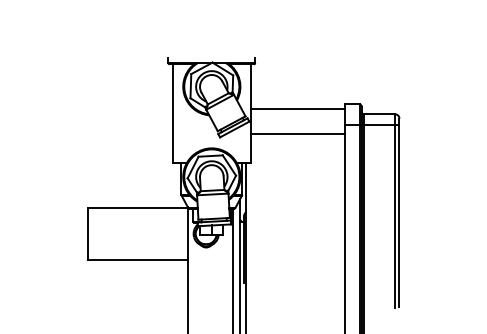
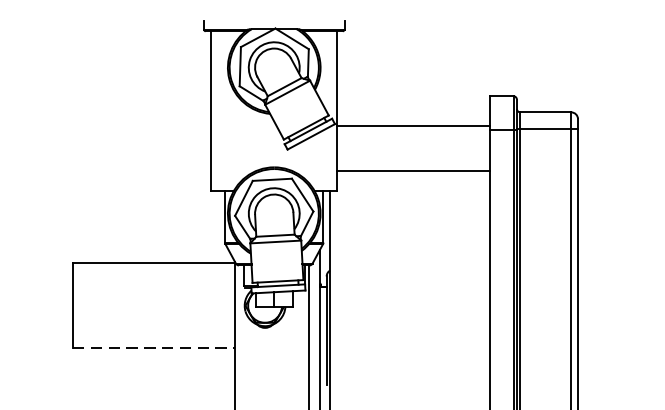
line: (297, 108) -> (412, 125), moved
line: (297, 133) -> (412, 170), moved
line: (138, 260) -> (155, 348), solid -> dashed

